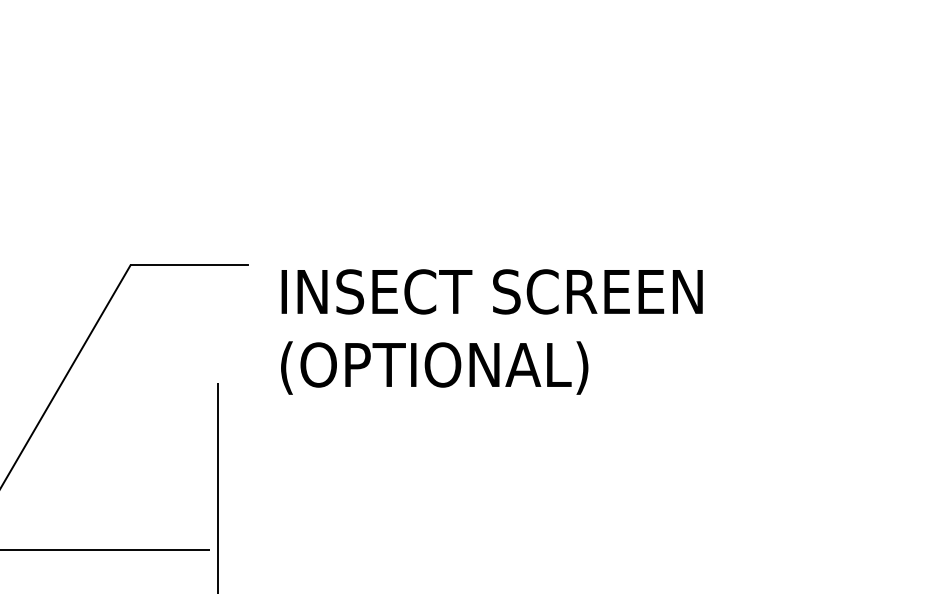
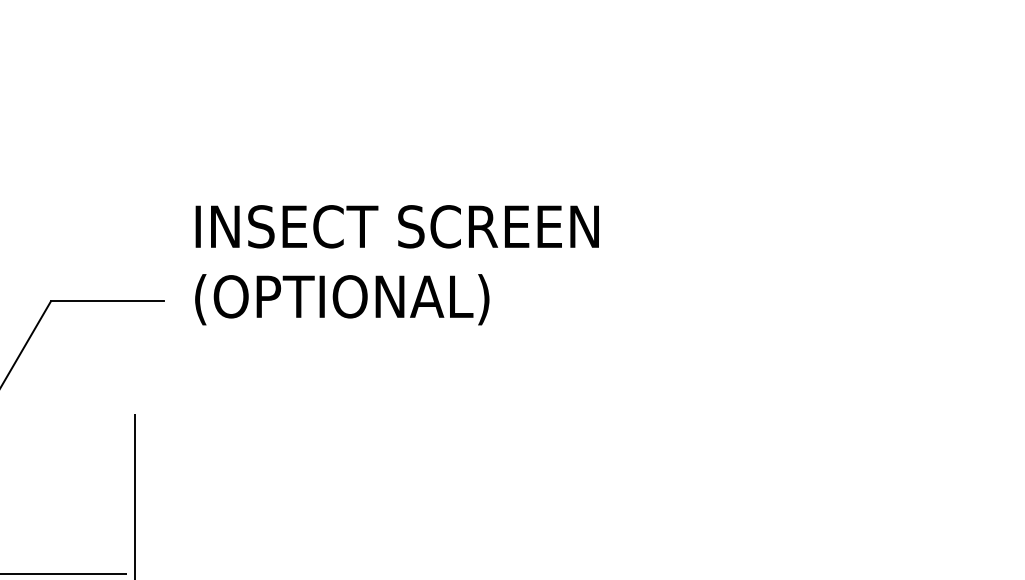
text: (491, 332) -> (396, 265), moved

